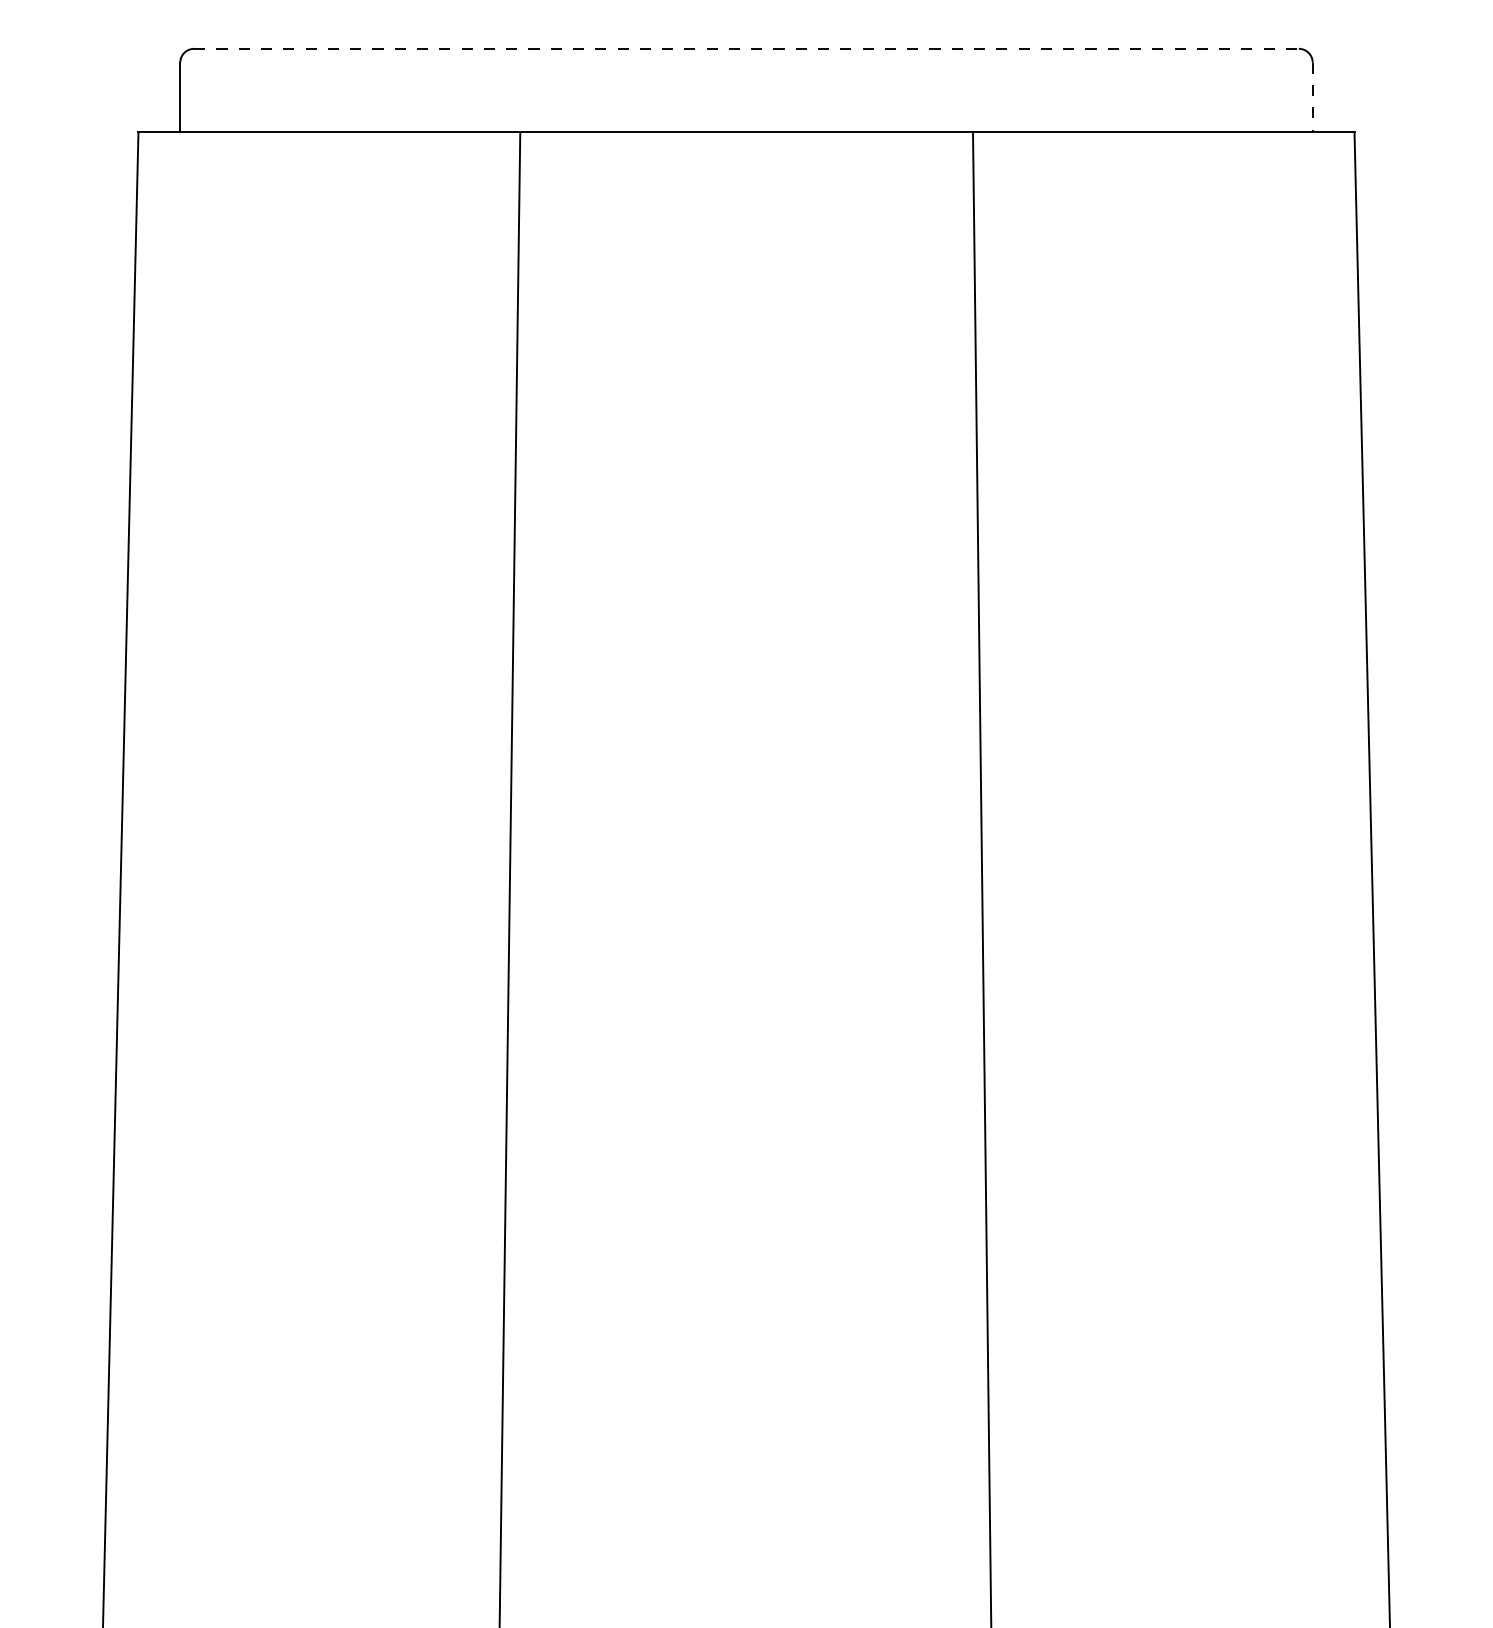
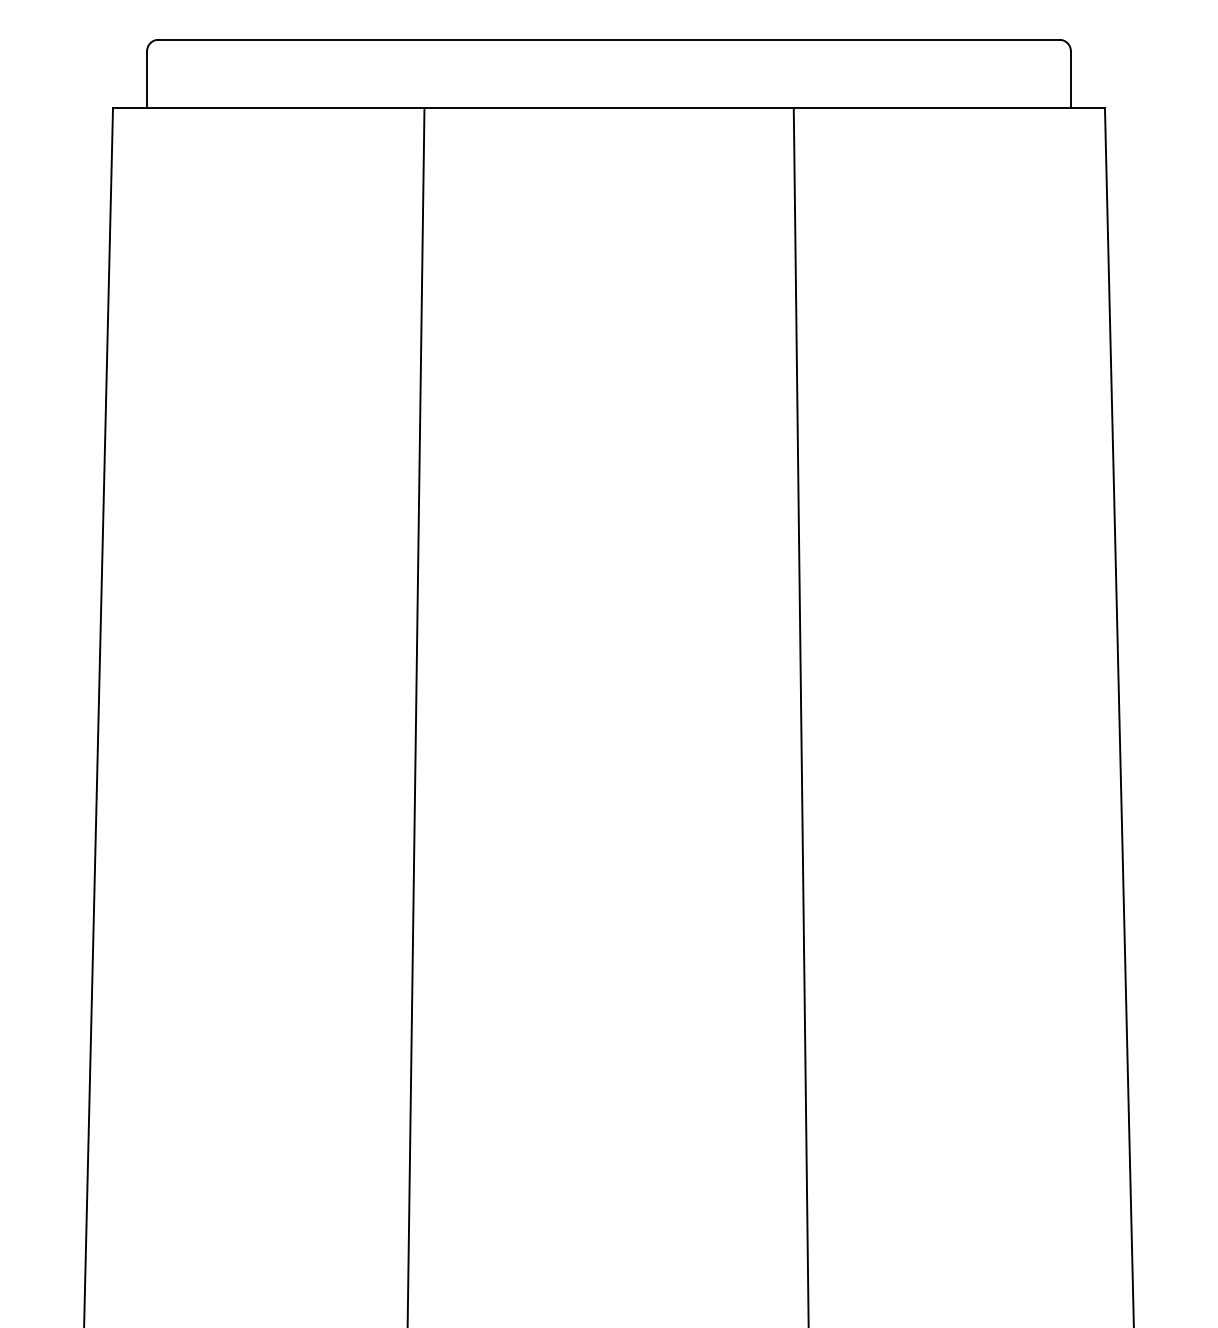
line: (746, 48) -> (609, 39), dashed -> solid
line: (1312, 97) -> (1070, 79), dashed -> solid

